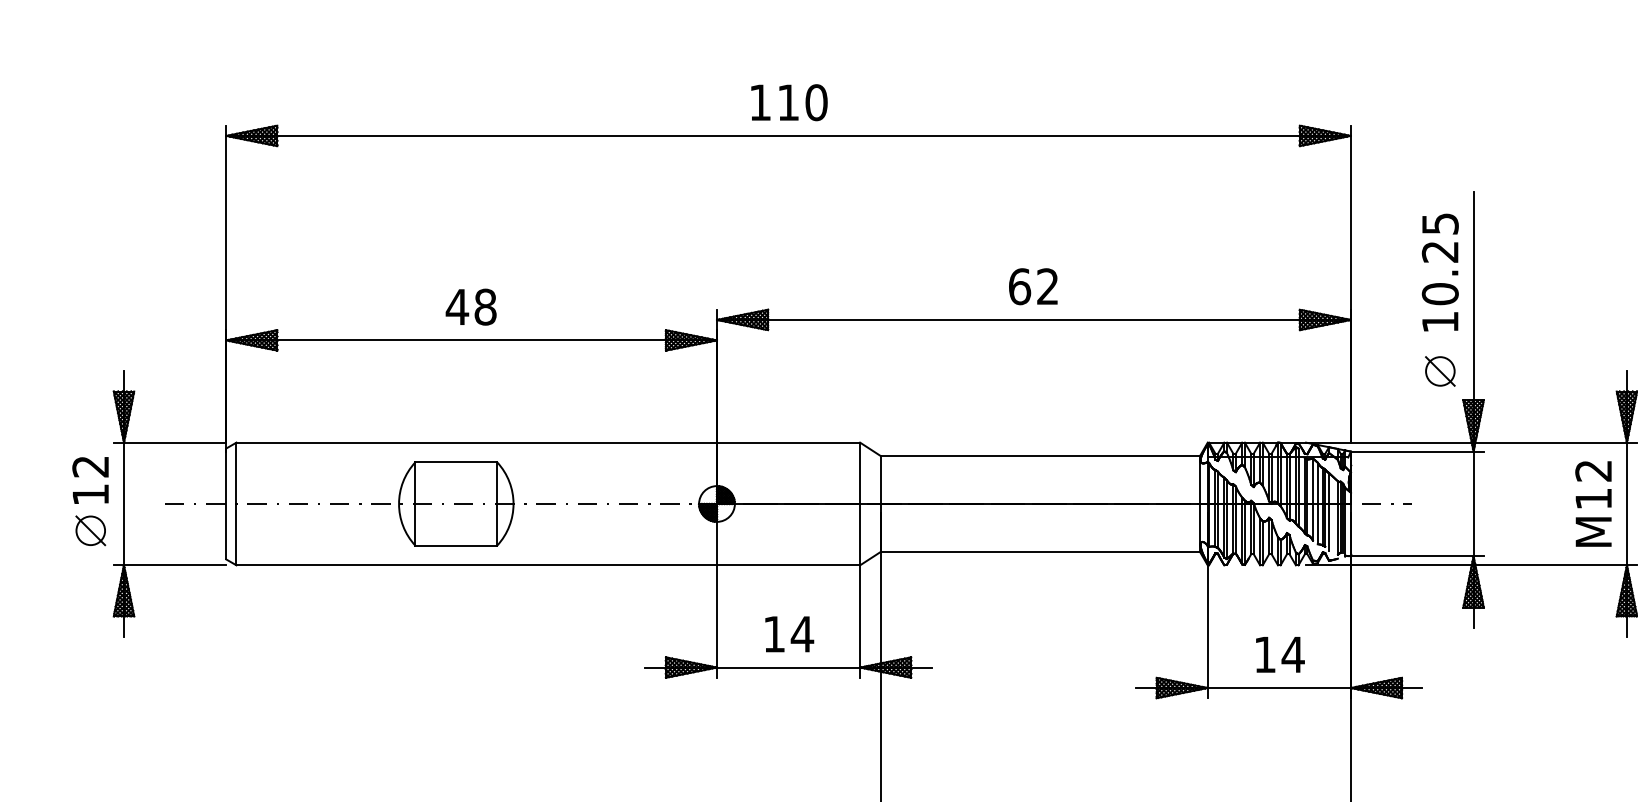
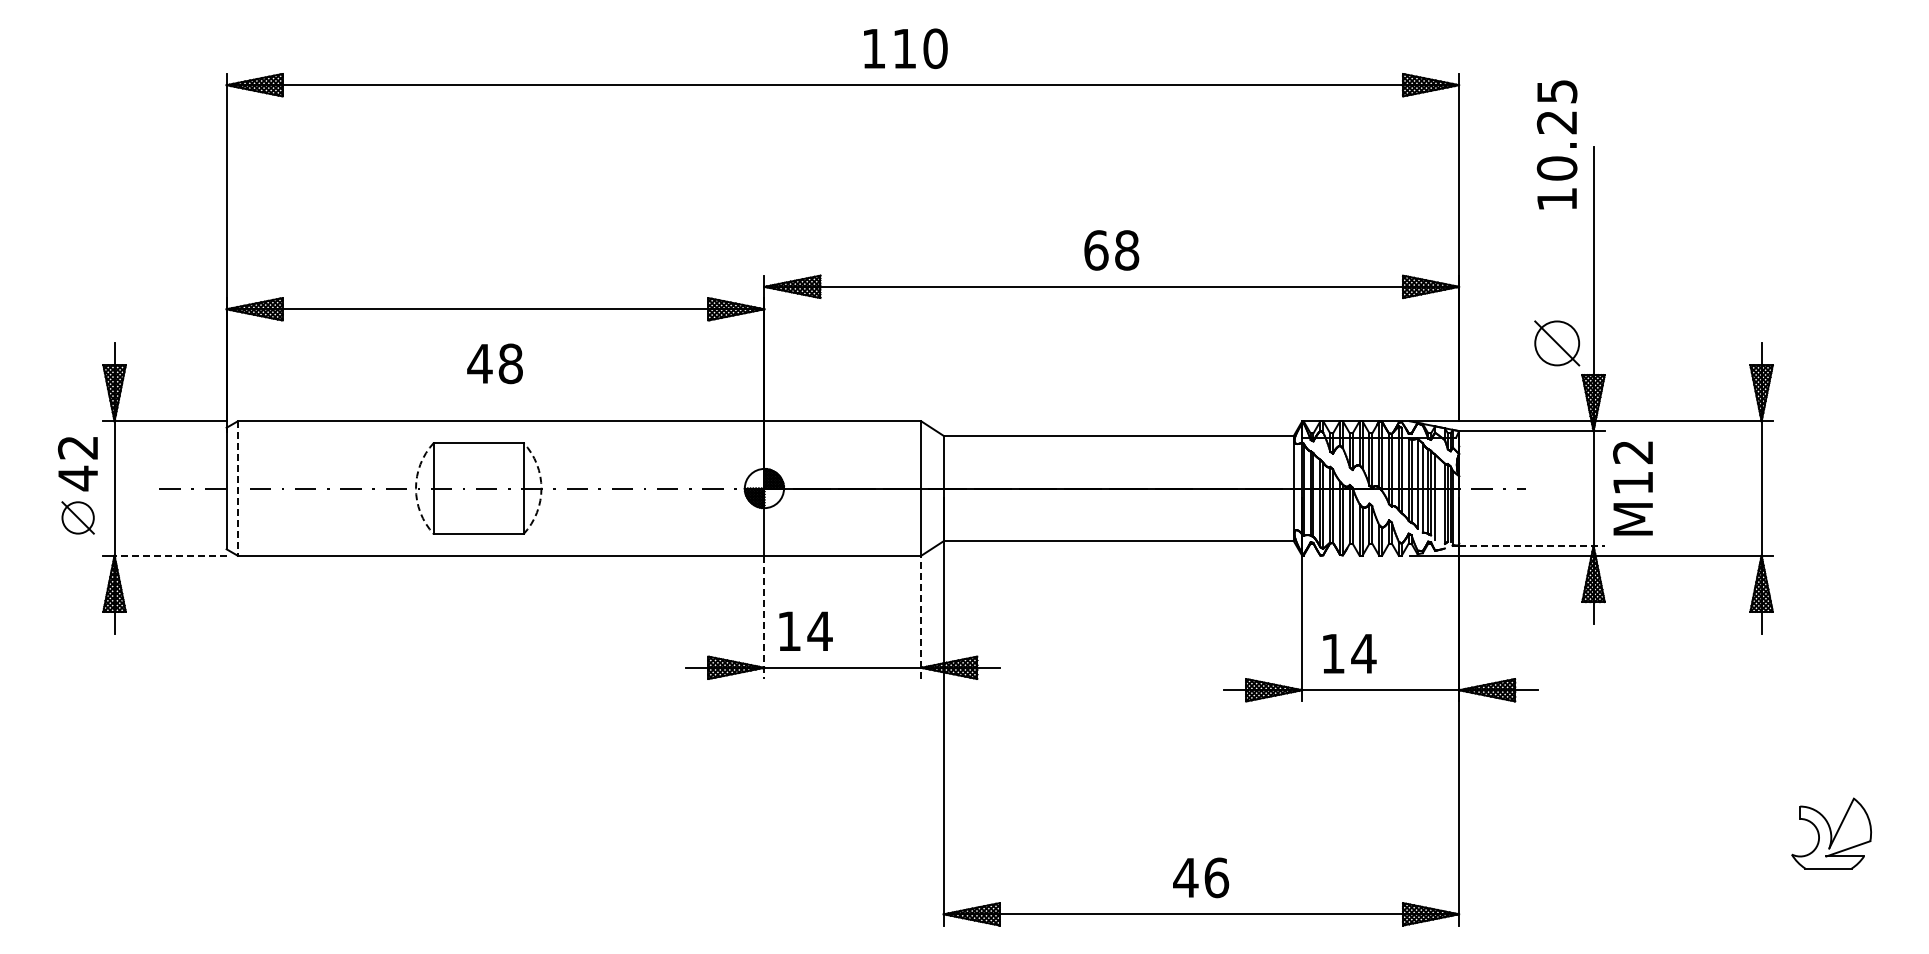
text: (789, 102) -> (905, 48), moved
text: (1439, 272) -> (1556, 144), moved
text: (1048, 286) -> (1127, 250), 62 -> 68
text: (470, 306) -> (494, 363), moved
part: (1439, 370) -> (1556, 342), size x1.4
text: (90, 494) -> (77, 478), 12 -> 42
arc: (398, 503) -> (415, 488), solid -> dashed
arc: (513, 503) -> (541, 488), solid -> dashed
text: (1593, 503) -> (1632, 488), moved
line: (236, 504) -> (237, 489), solid -> dashed
line: (1416, 555) -> (1531, 545), solid -> dashed
line: (175, 565) -> (170, 555), solid -> dashed
line: (717, 621) -> (764, 617), solid -> dashed
line: (860, 621) -> (921, 617), solid -> dashed
text: (789, 633) -> (805, 630), moved
text: (1280, 654) -> (1349, 653), moved

